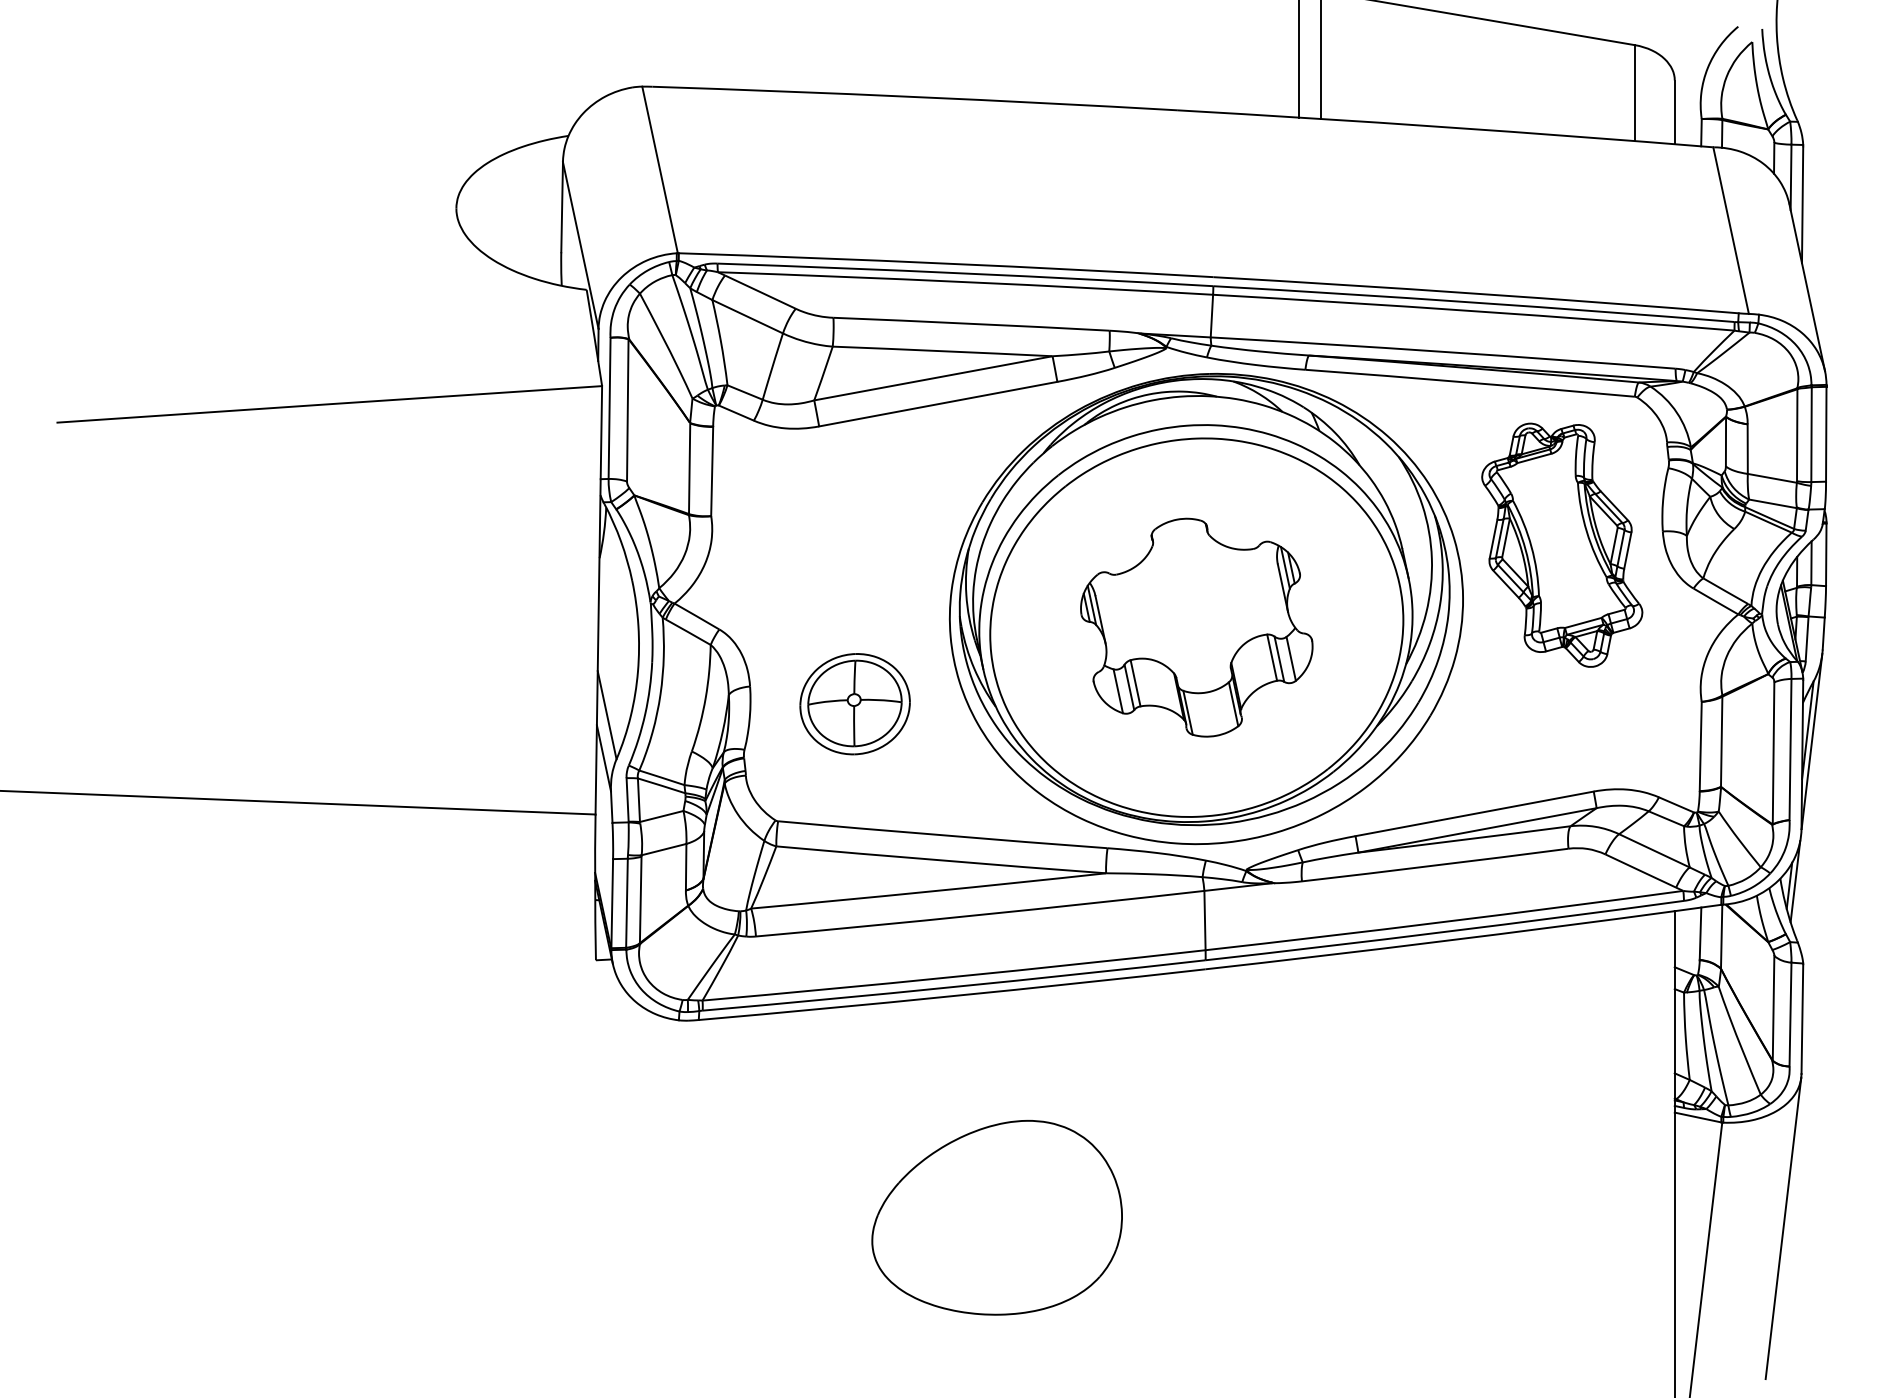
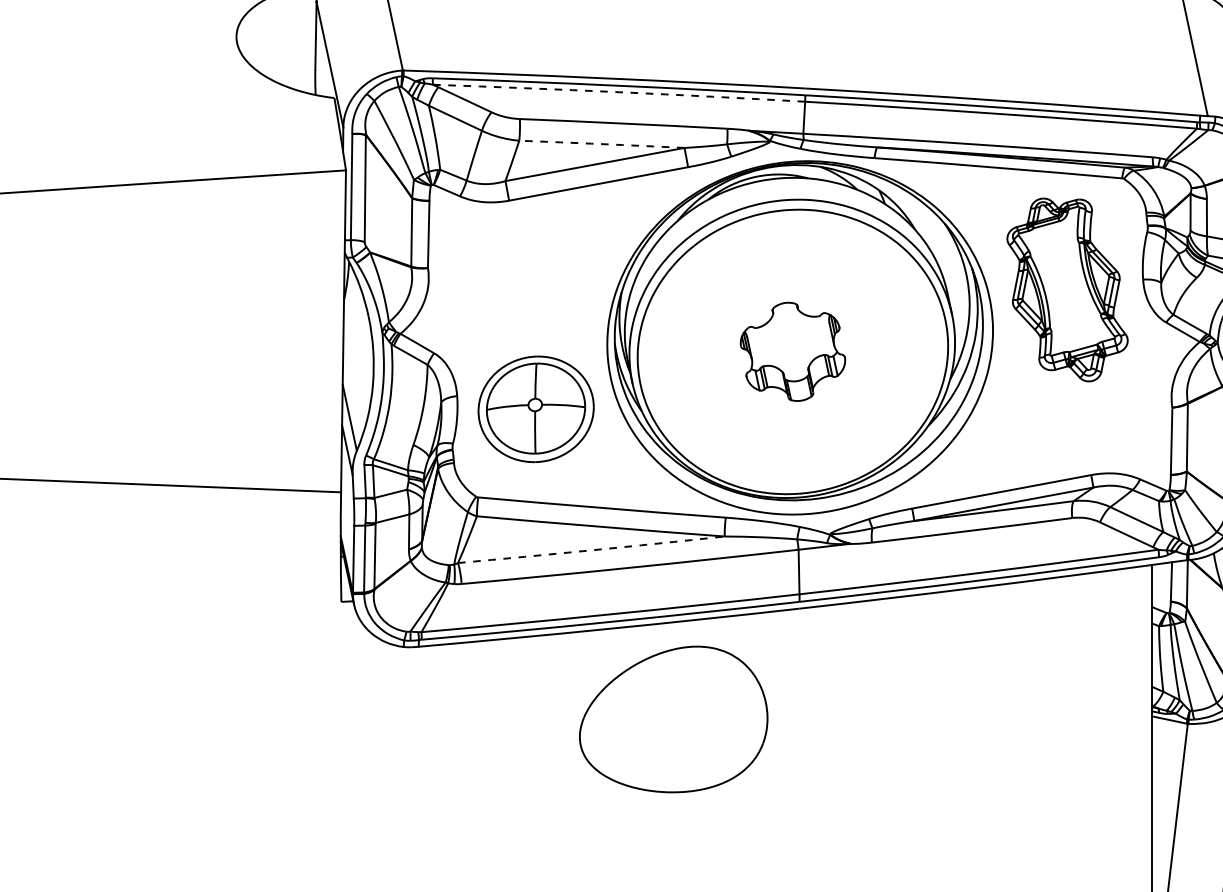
arc: (965, 282) -> (619, 92), solid -> dashed
arc: (942, 351) -> (601, 144), solid -> dashed
part: (1196, 627) -> (792, 351), size x0.6
part: (854, 704) -> (535, 409), size x1.4
arc: (928, 891) -> (591, 550), solid -> dashed
part: (996, 1217) -> (673, 719), moved

